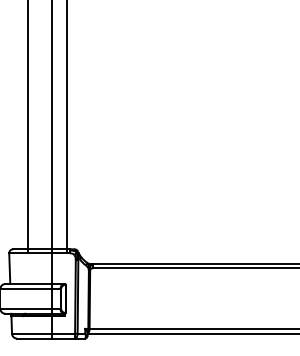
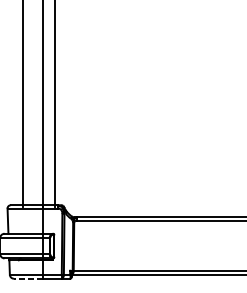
line: (34, 338) -> (28, 278), solid -> dashed

